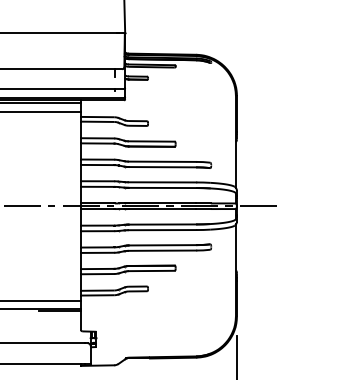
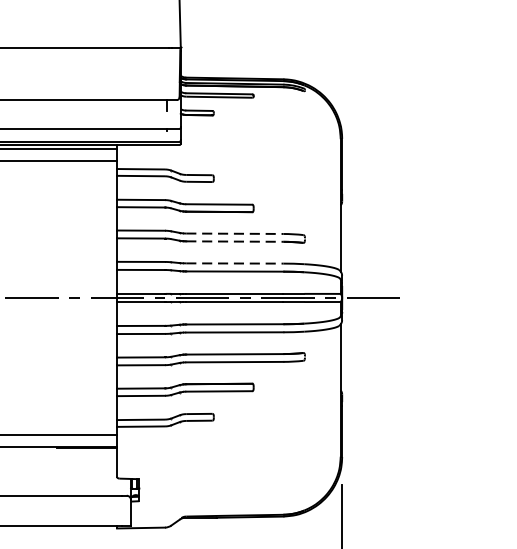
line: (162, 161) -> (234, 233), solid -> dashed
line: (162, 167) -> (234, 242), solid -> dashed
line: (162, 182) -> (234, 263), solid -> dashed

